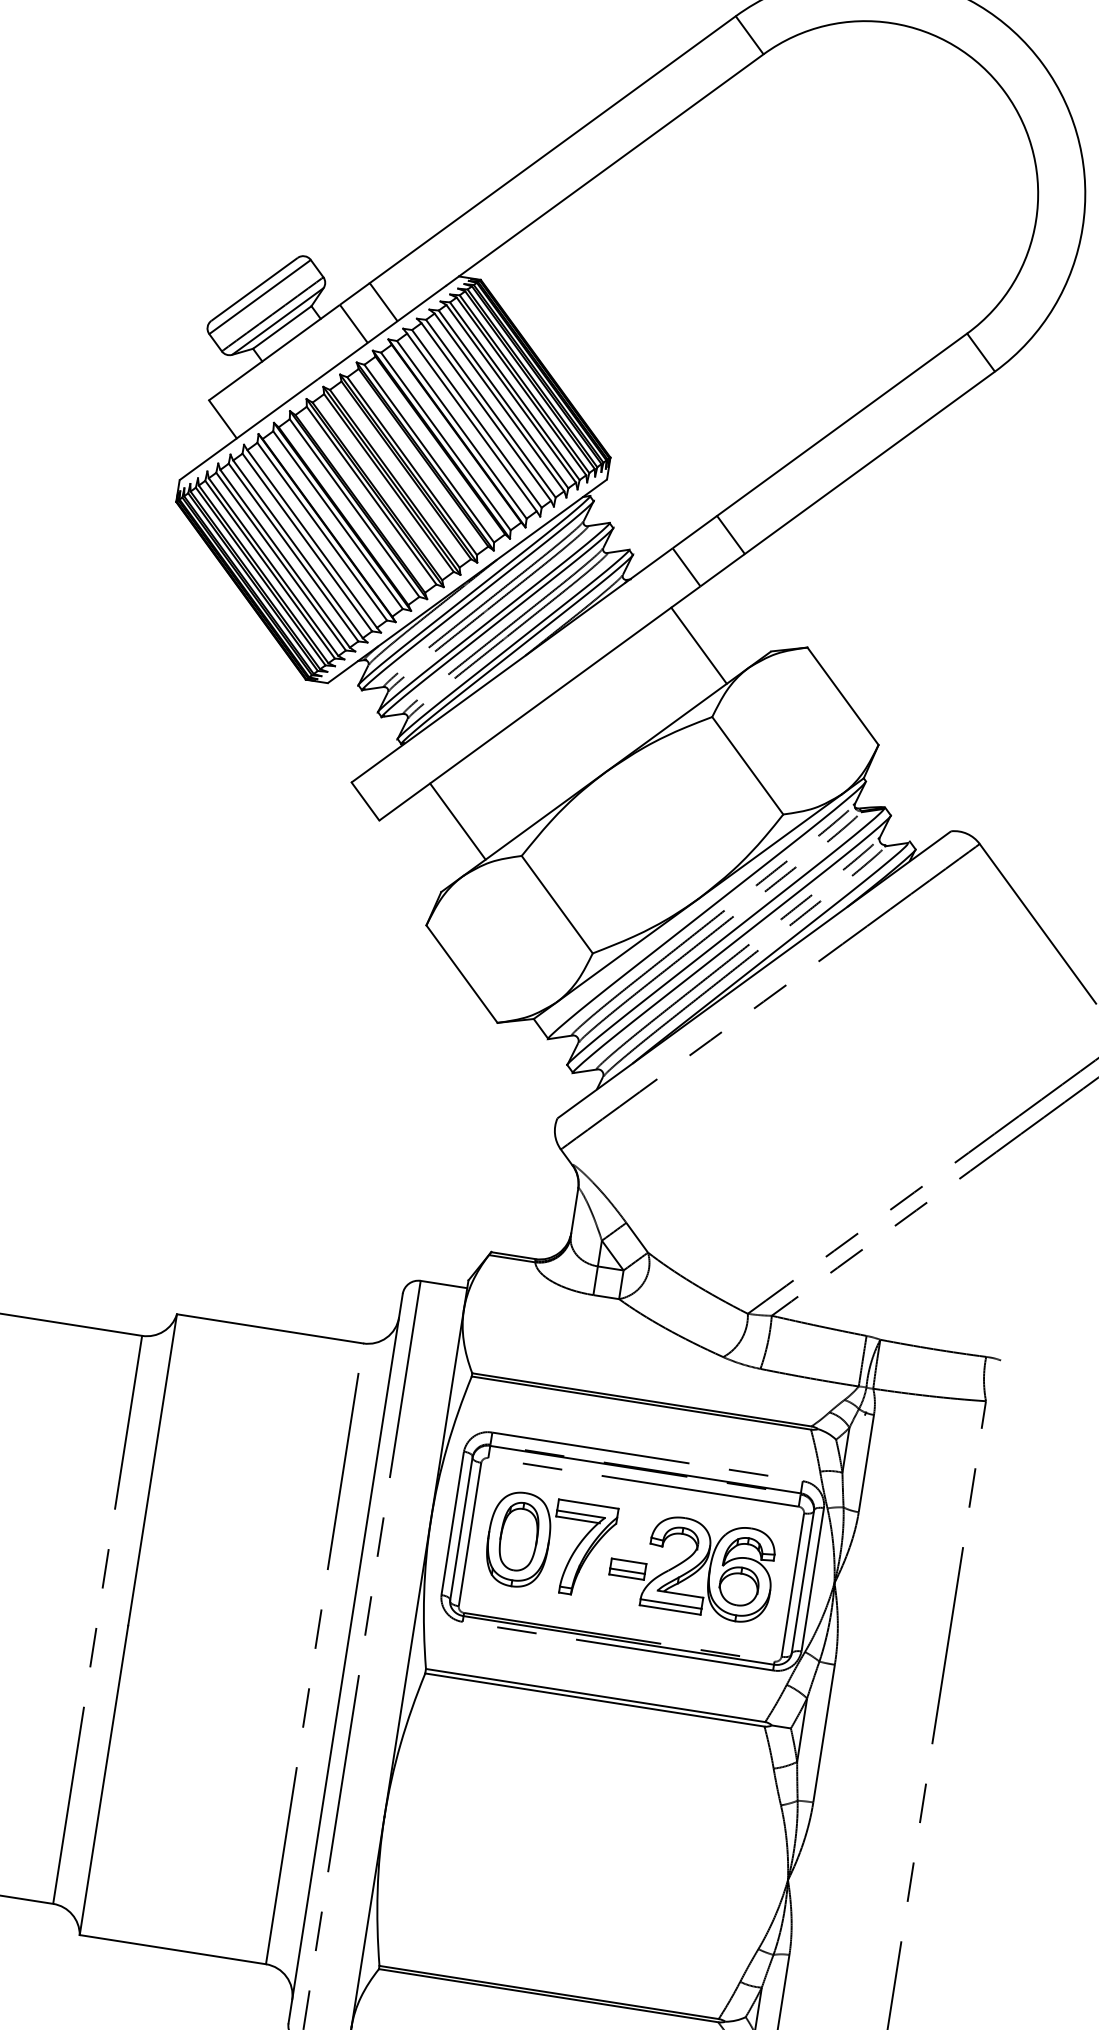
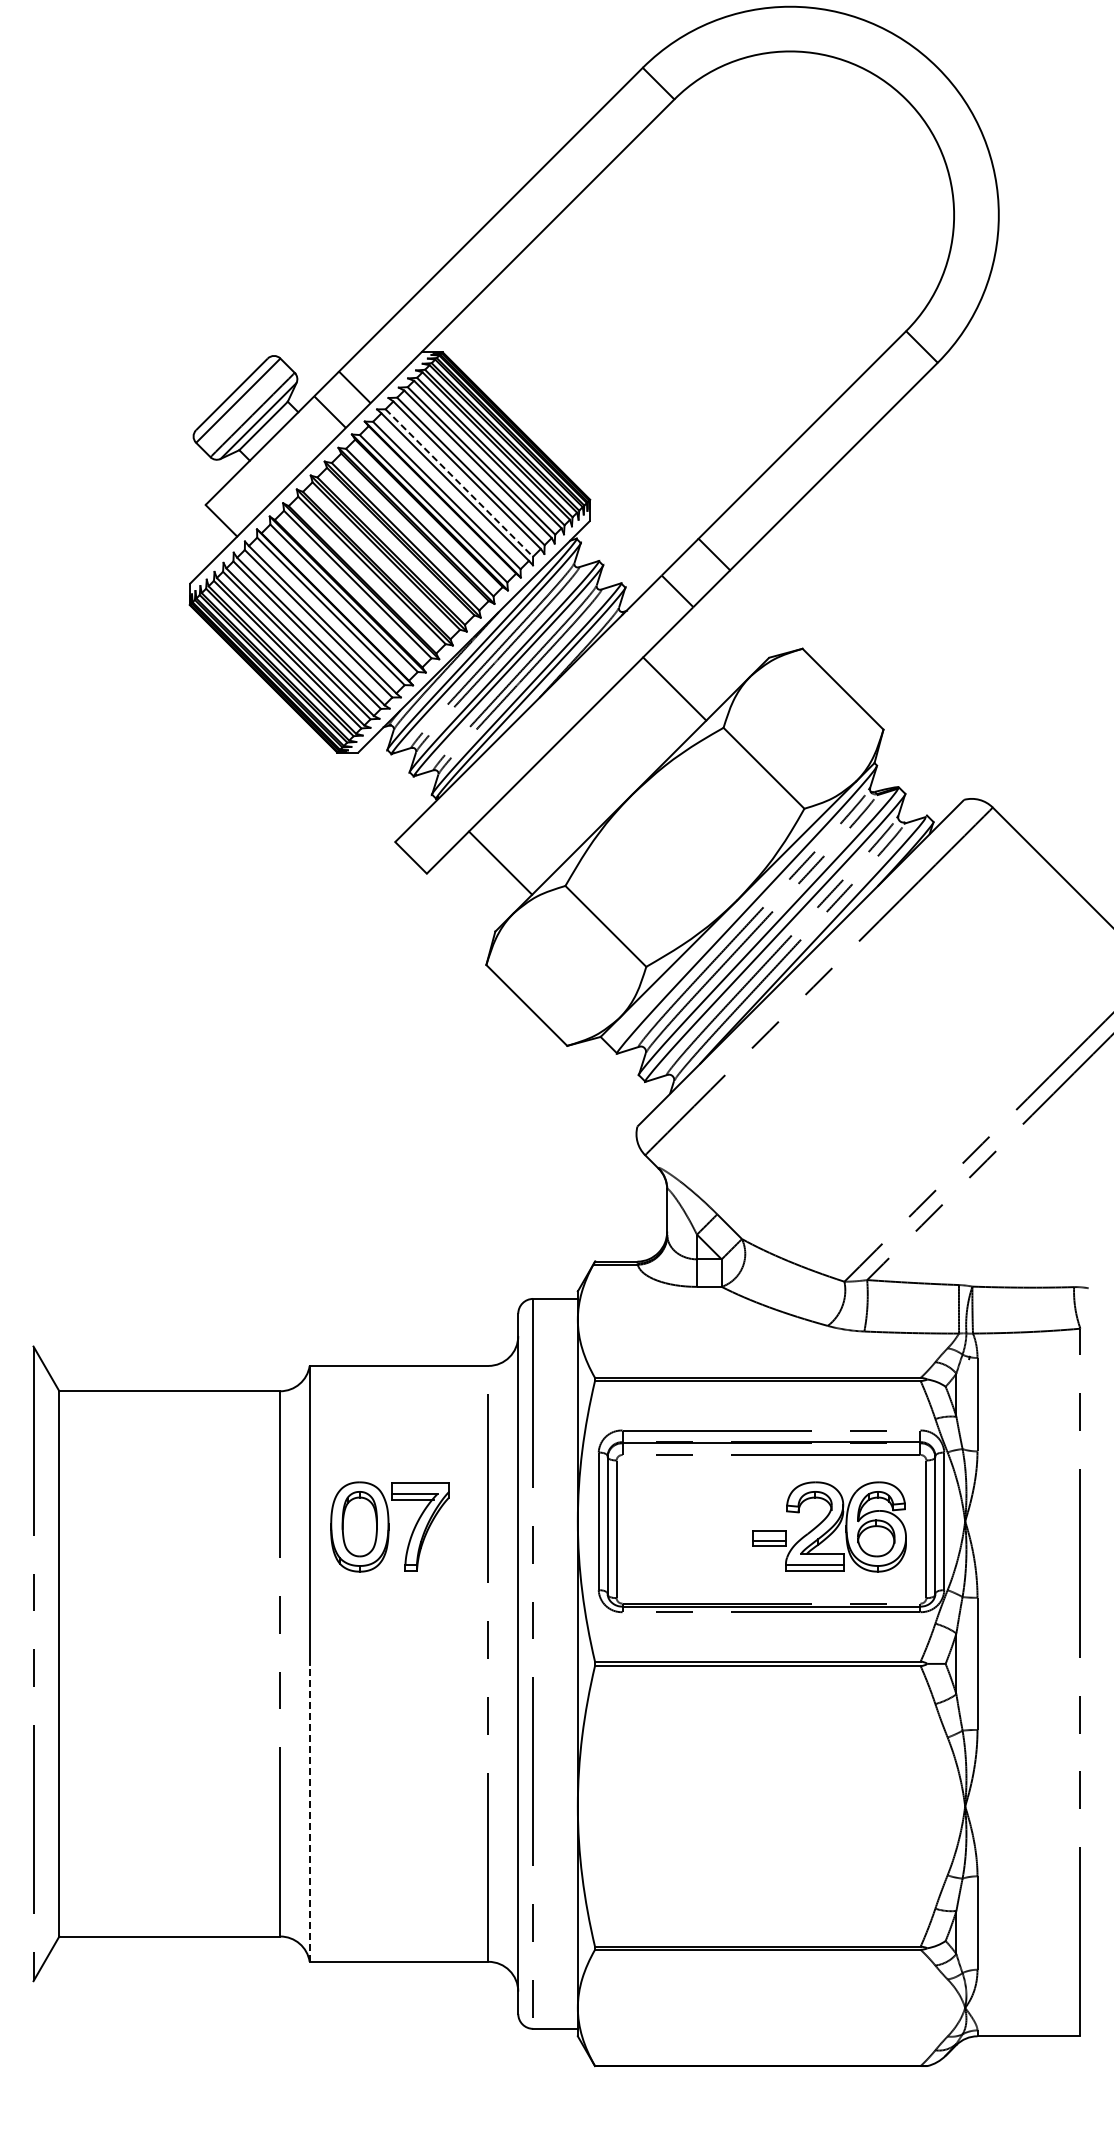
line: (477, 419) -> (459, 483), solid -> dashed
line: (698, 645) -> (674, 688), moved
part: (549, 1544) -> (389, 1526), moved
line: (103, 1779) -> (309, 1812), solid -> dashed

